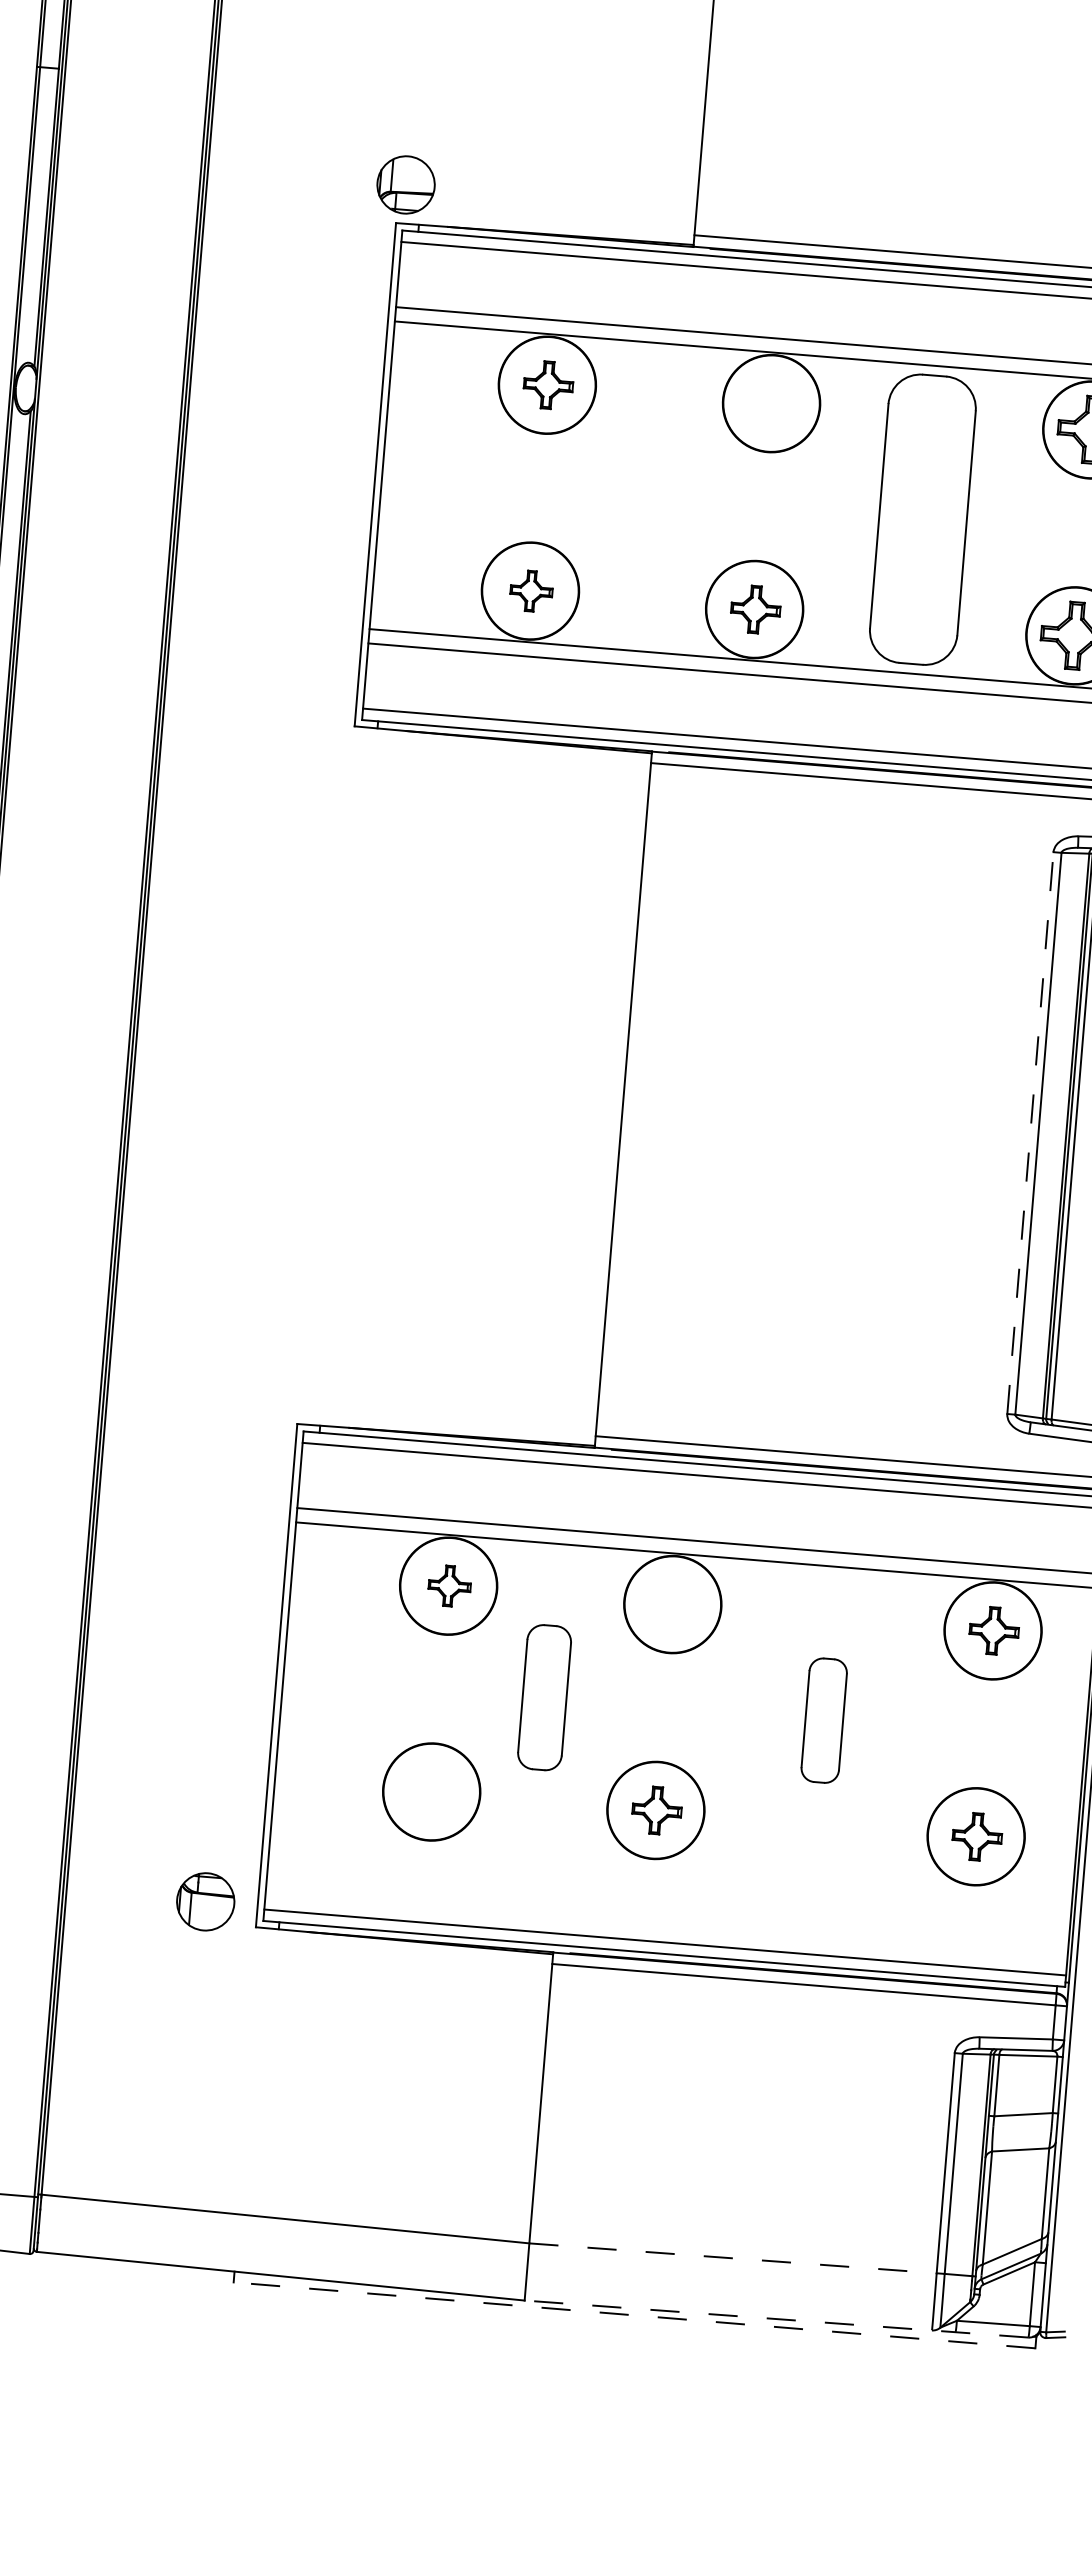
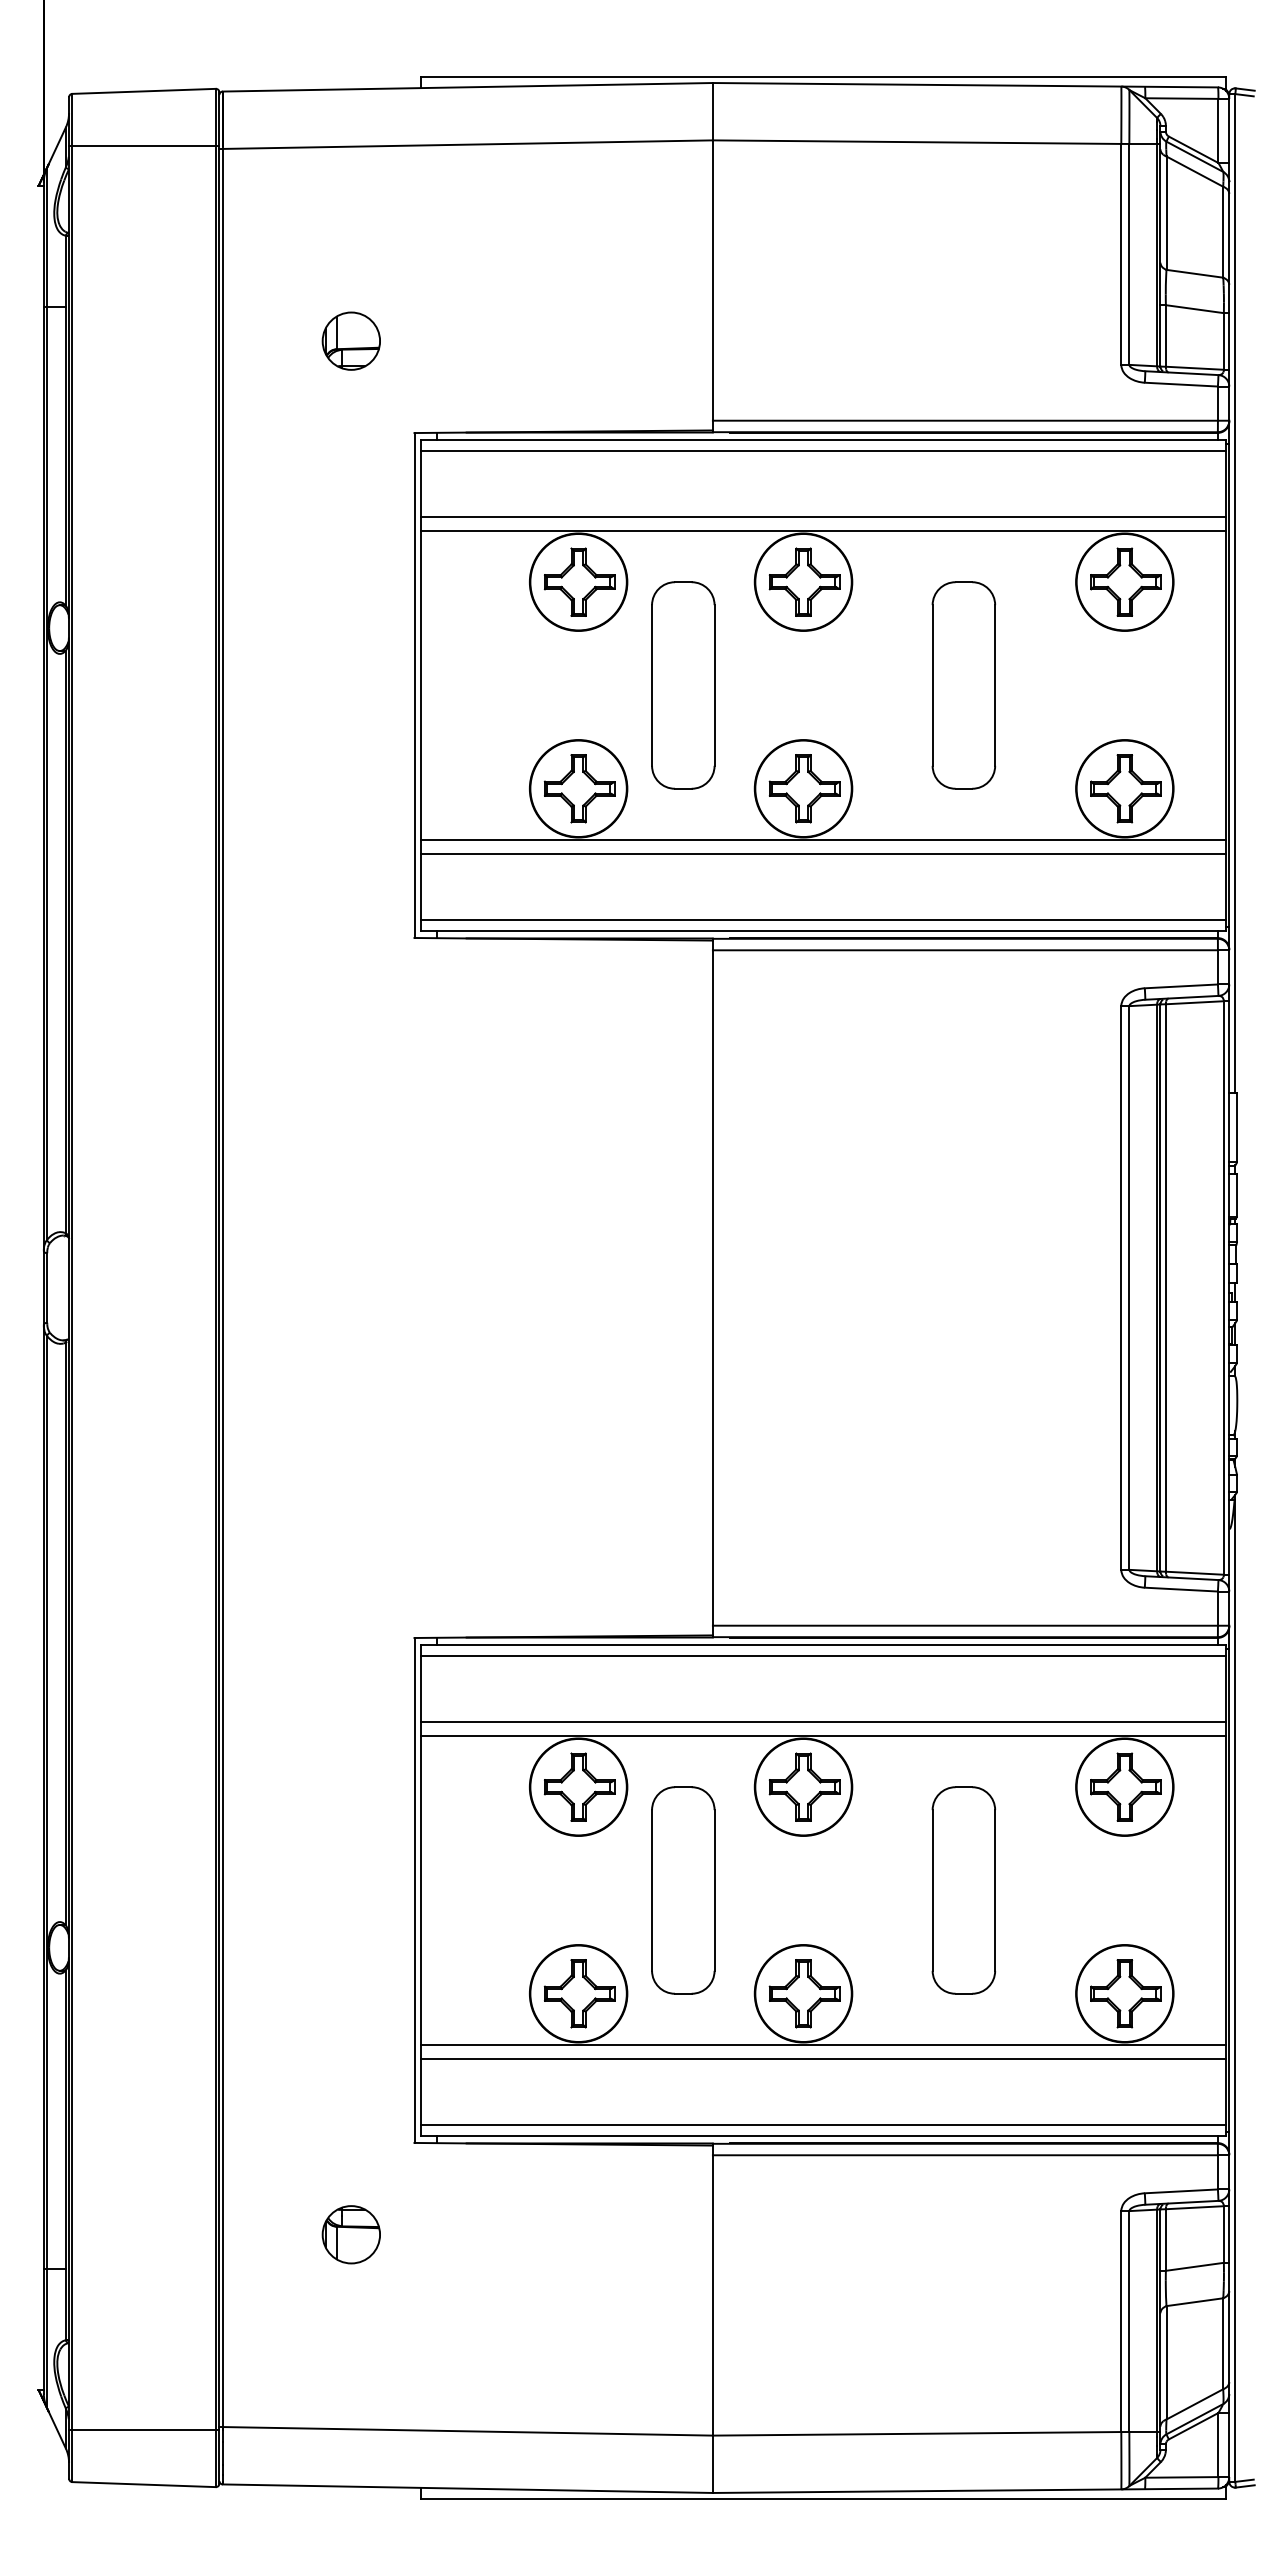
part: (405, 184) -> (350, 340), moved
part: (548, 384) -> (579, 581), size x1.43
part: (772, 403) -> (804, 581), added
part: (643, 496) -> (683, 685), added
part: (922, 519) -> (963, 685), size x0.71
part: (531, 590) -> (579, 788), size x1.67
part: (755, 609) -> (804, 788), size x1.43
line: (1030, 1132) -> (1121, 1287), dashed -> solid
part: (449, 1585) -> (579, 1786), size x1.67
part: (673, 1603) -> (804, 1786), added
part: (993, 1630) -> (1125, 1786), size x1.43
part: (544, 1697) -> (683, 1890), size x1.43
part: (823, 1720) -> (963, 1890), size x1.67
part: (432, 1791) -> (579, 1993), added
part: (656, 1810) -> (804, 1993), size x1.43
part: (976, 1836) -> (1125, 1993), size x1.43
line: (671, 1862) -> (823, 2044), added
line: (670, 1877) -> (823, 2059), added
part: (204, 1901) -> (350, 2234), moved
line: (733, 2258) -> (917, 2433), dashed -> solid
line: (634, 2315) -> (823, 2498), dashed -> solid
line: (776, 2318) -> (965, 2490), dashed -> solid

